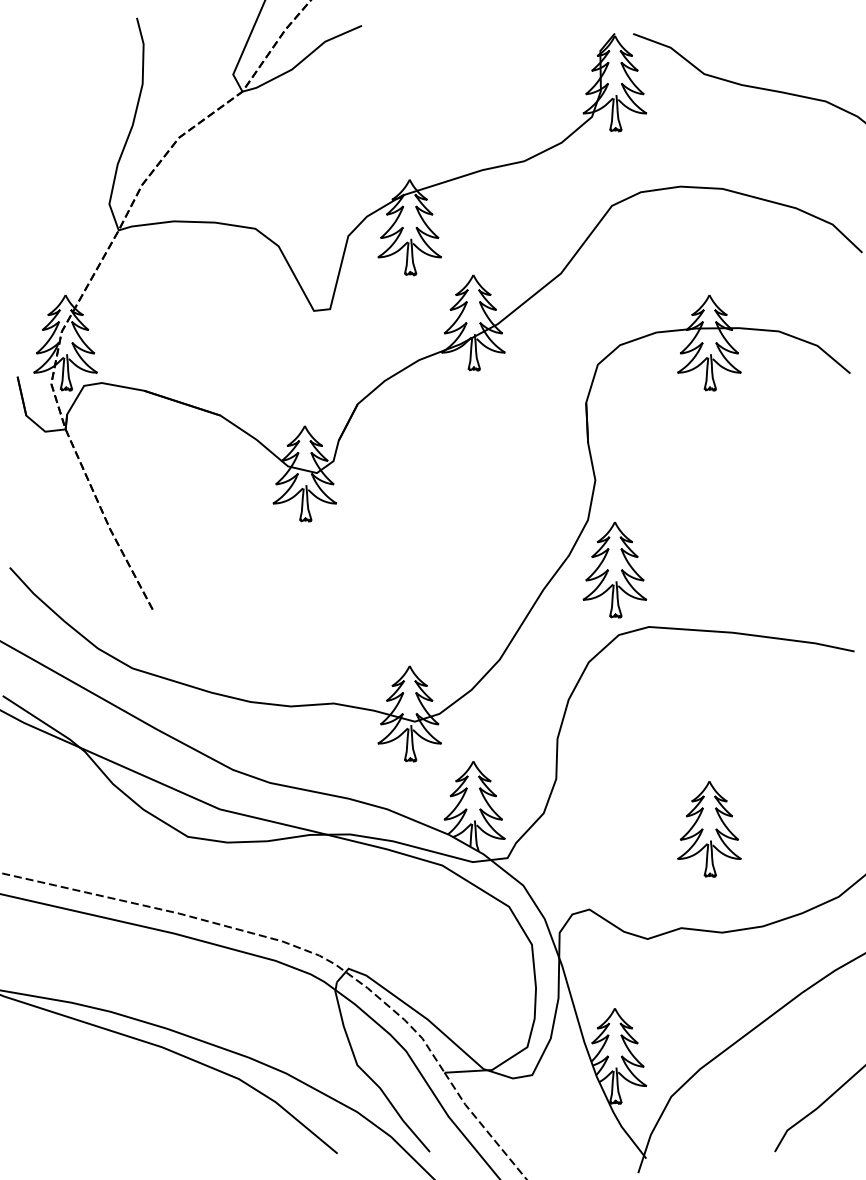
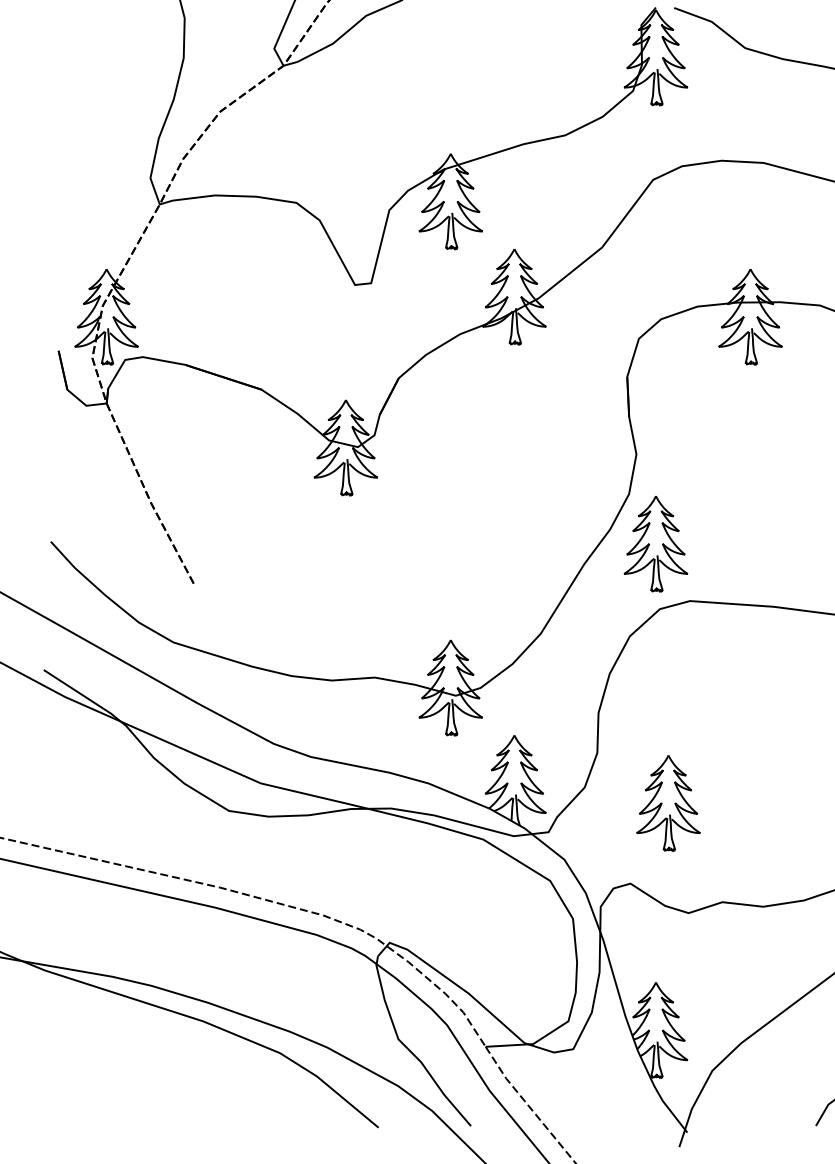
part: (709, 829) -> (668, 803), moved

